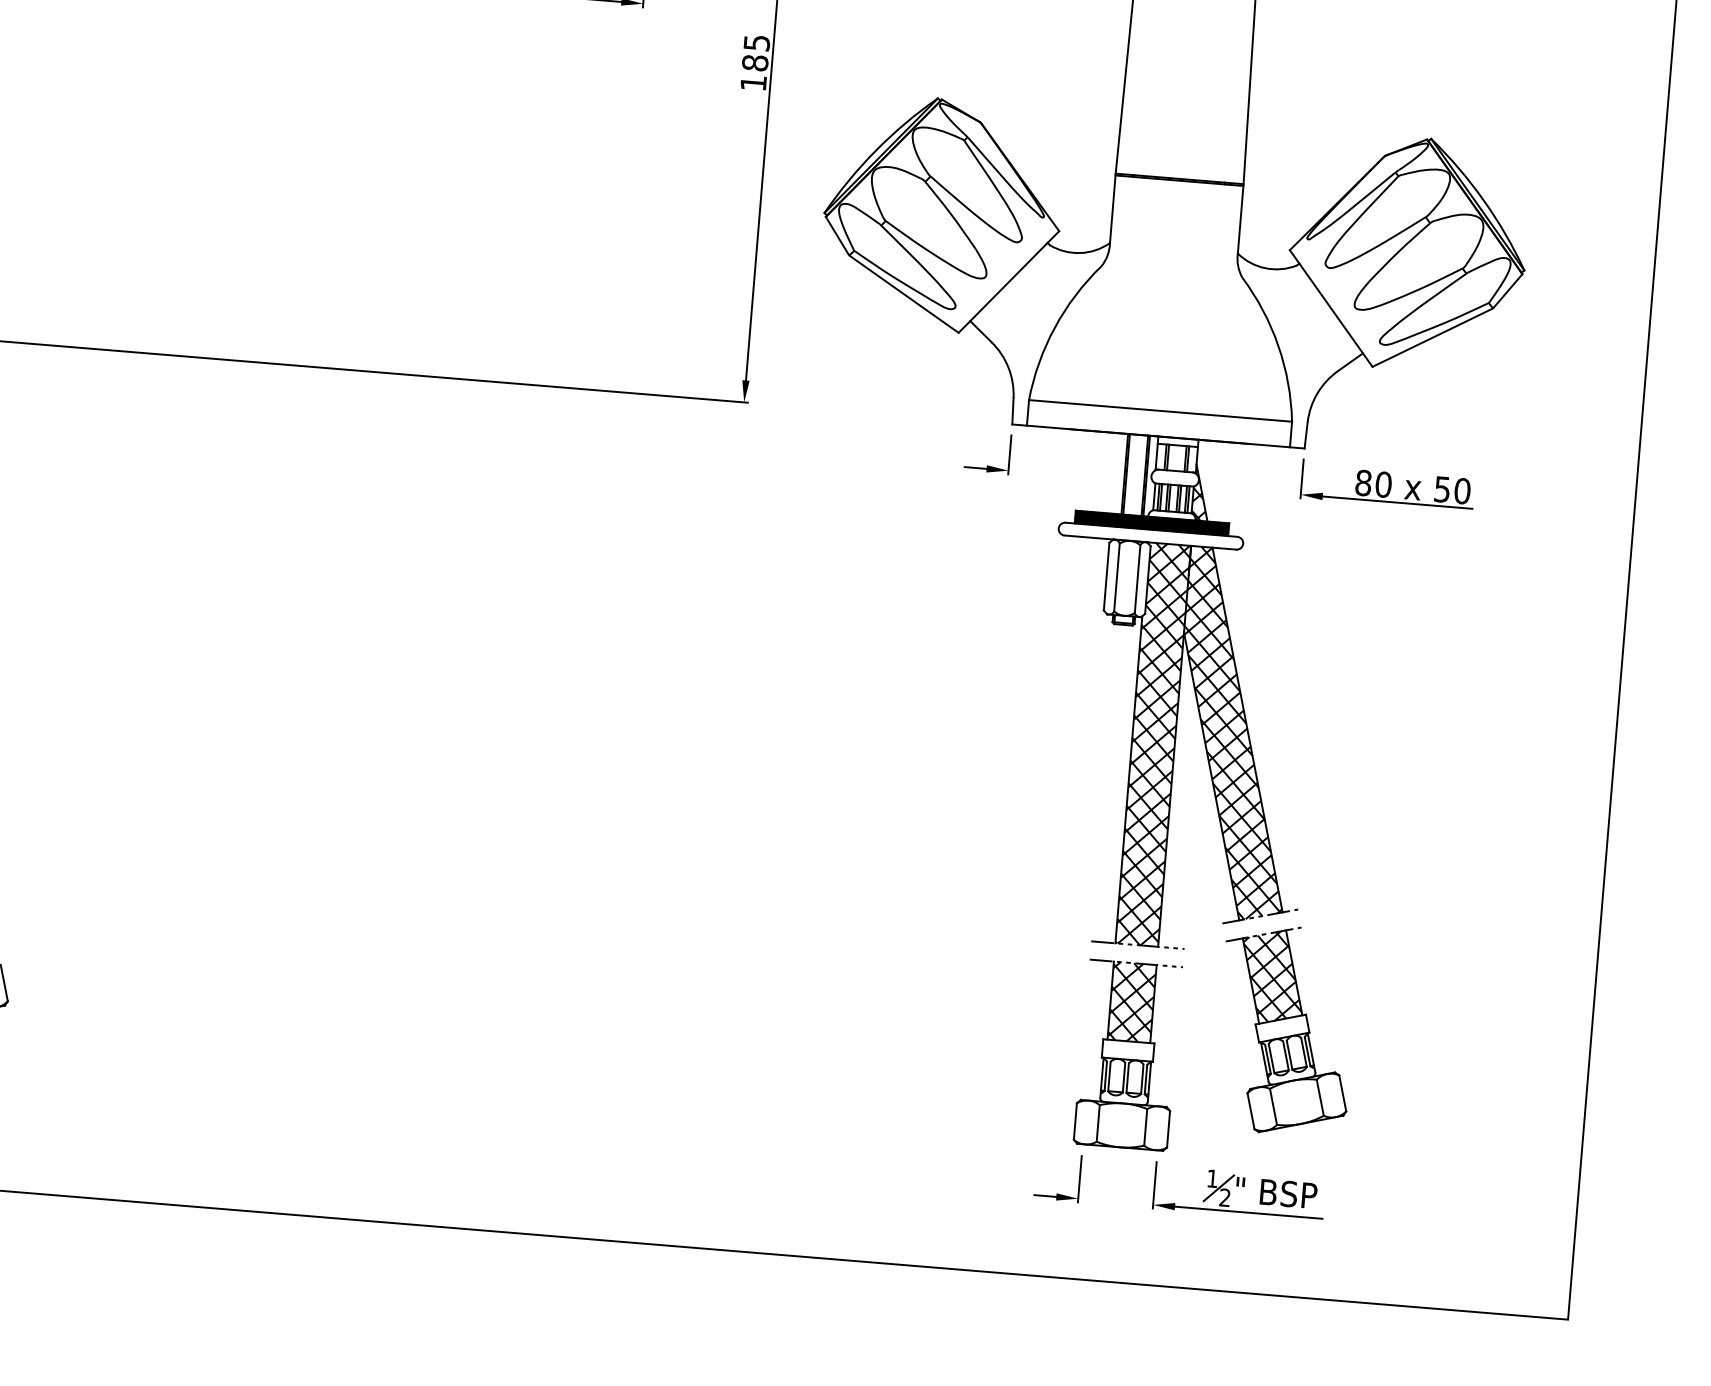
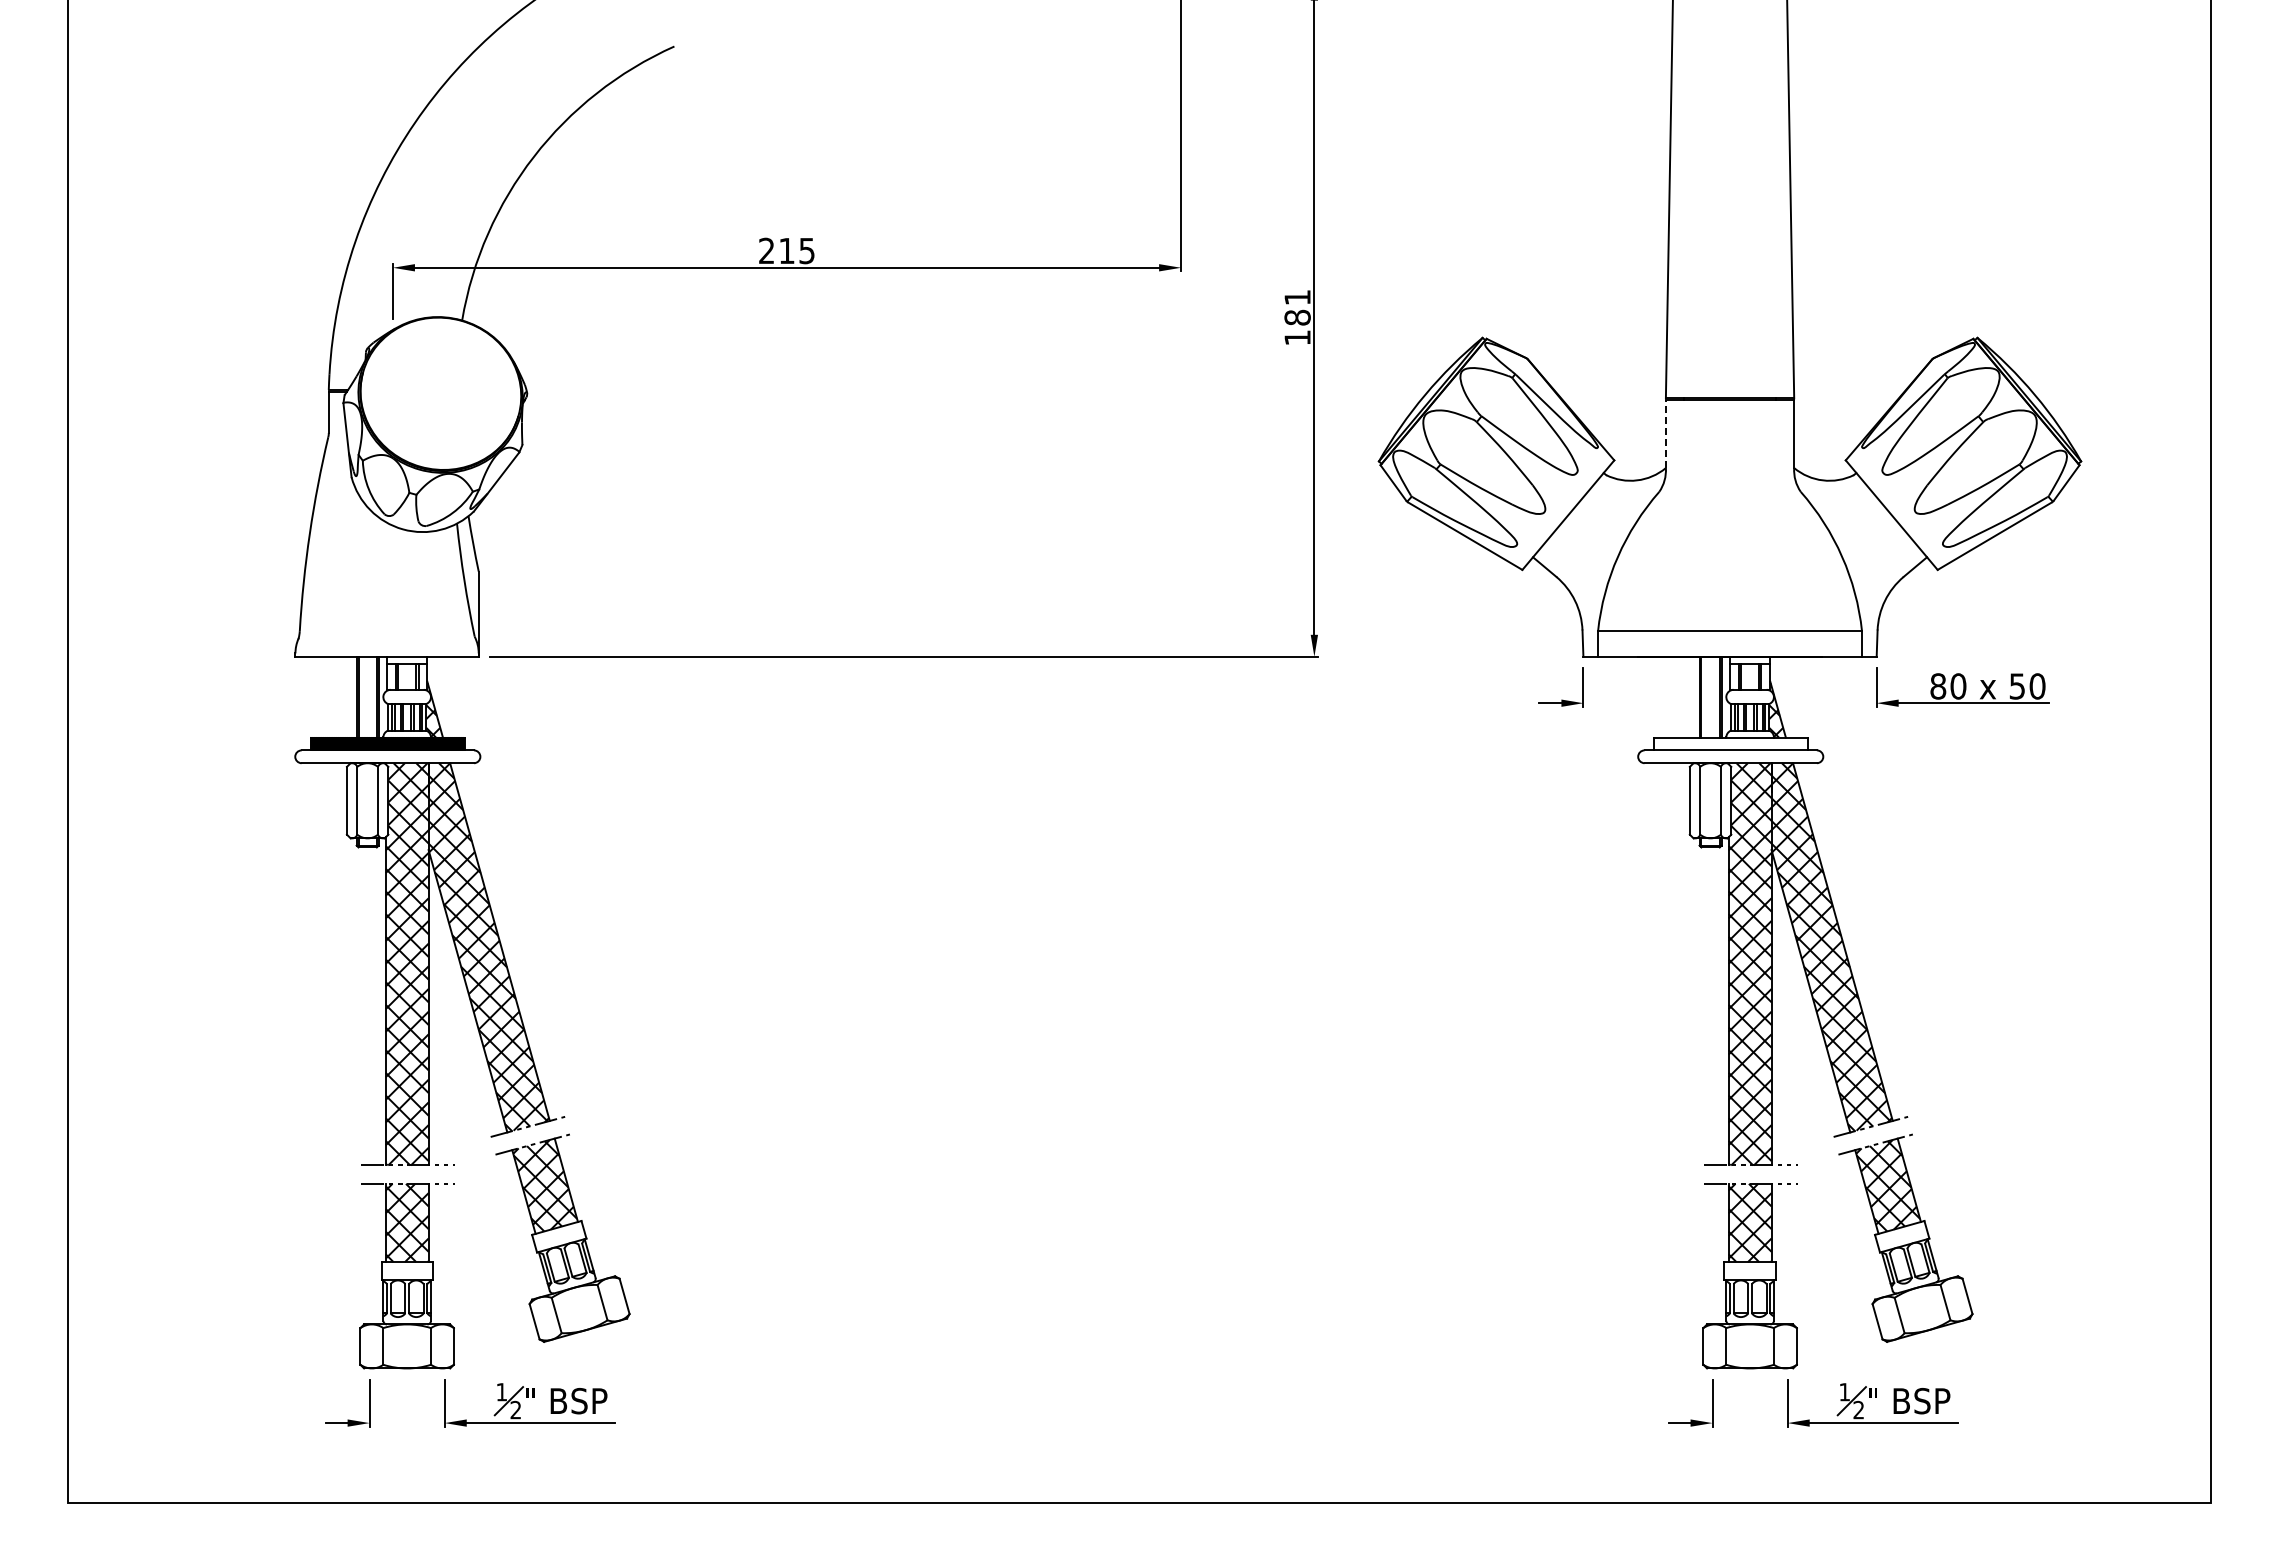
text: (756, 42) -> (1297, 297), 185 -> 181
line: (1112, 209) -> (1665, 434), solid -> dashed
hatch: (1151, 522) -> (1730, 743), removed

